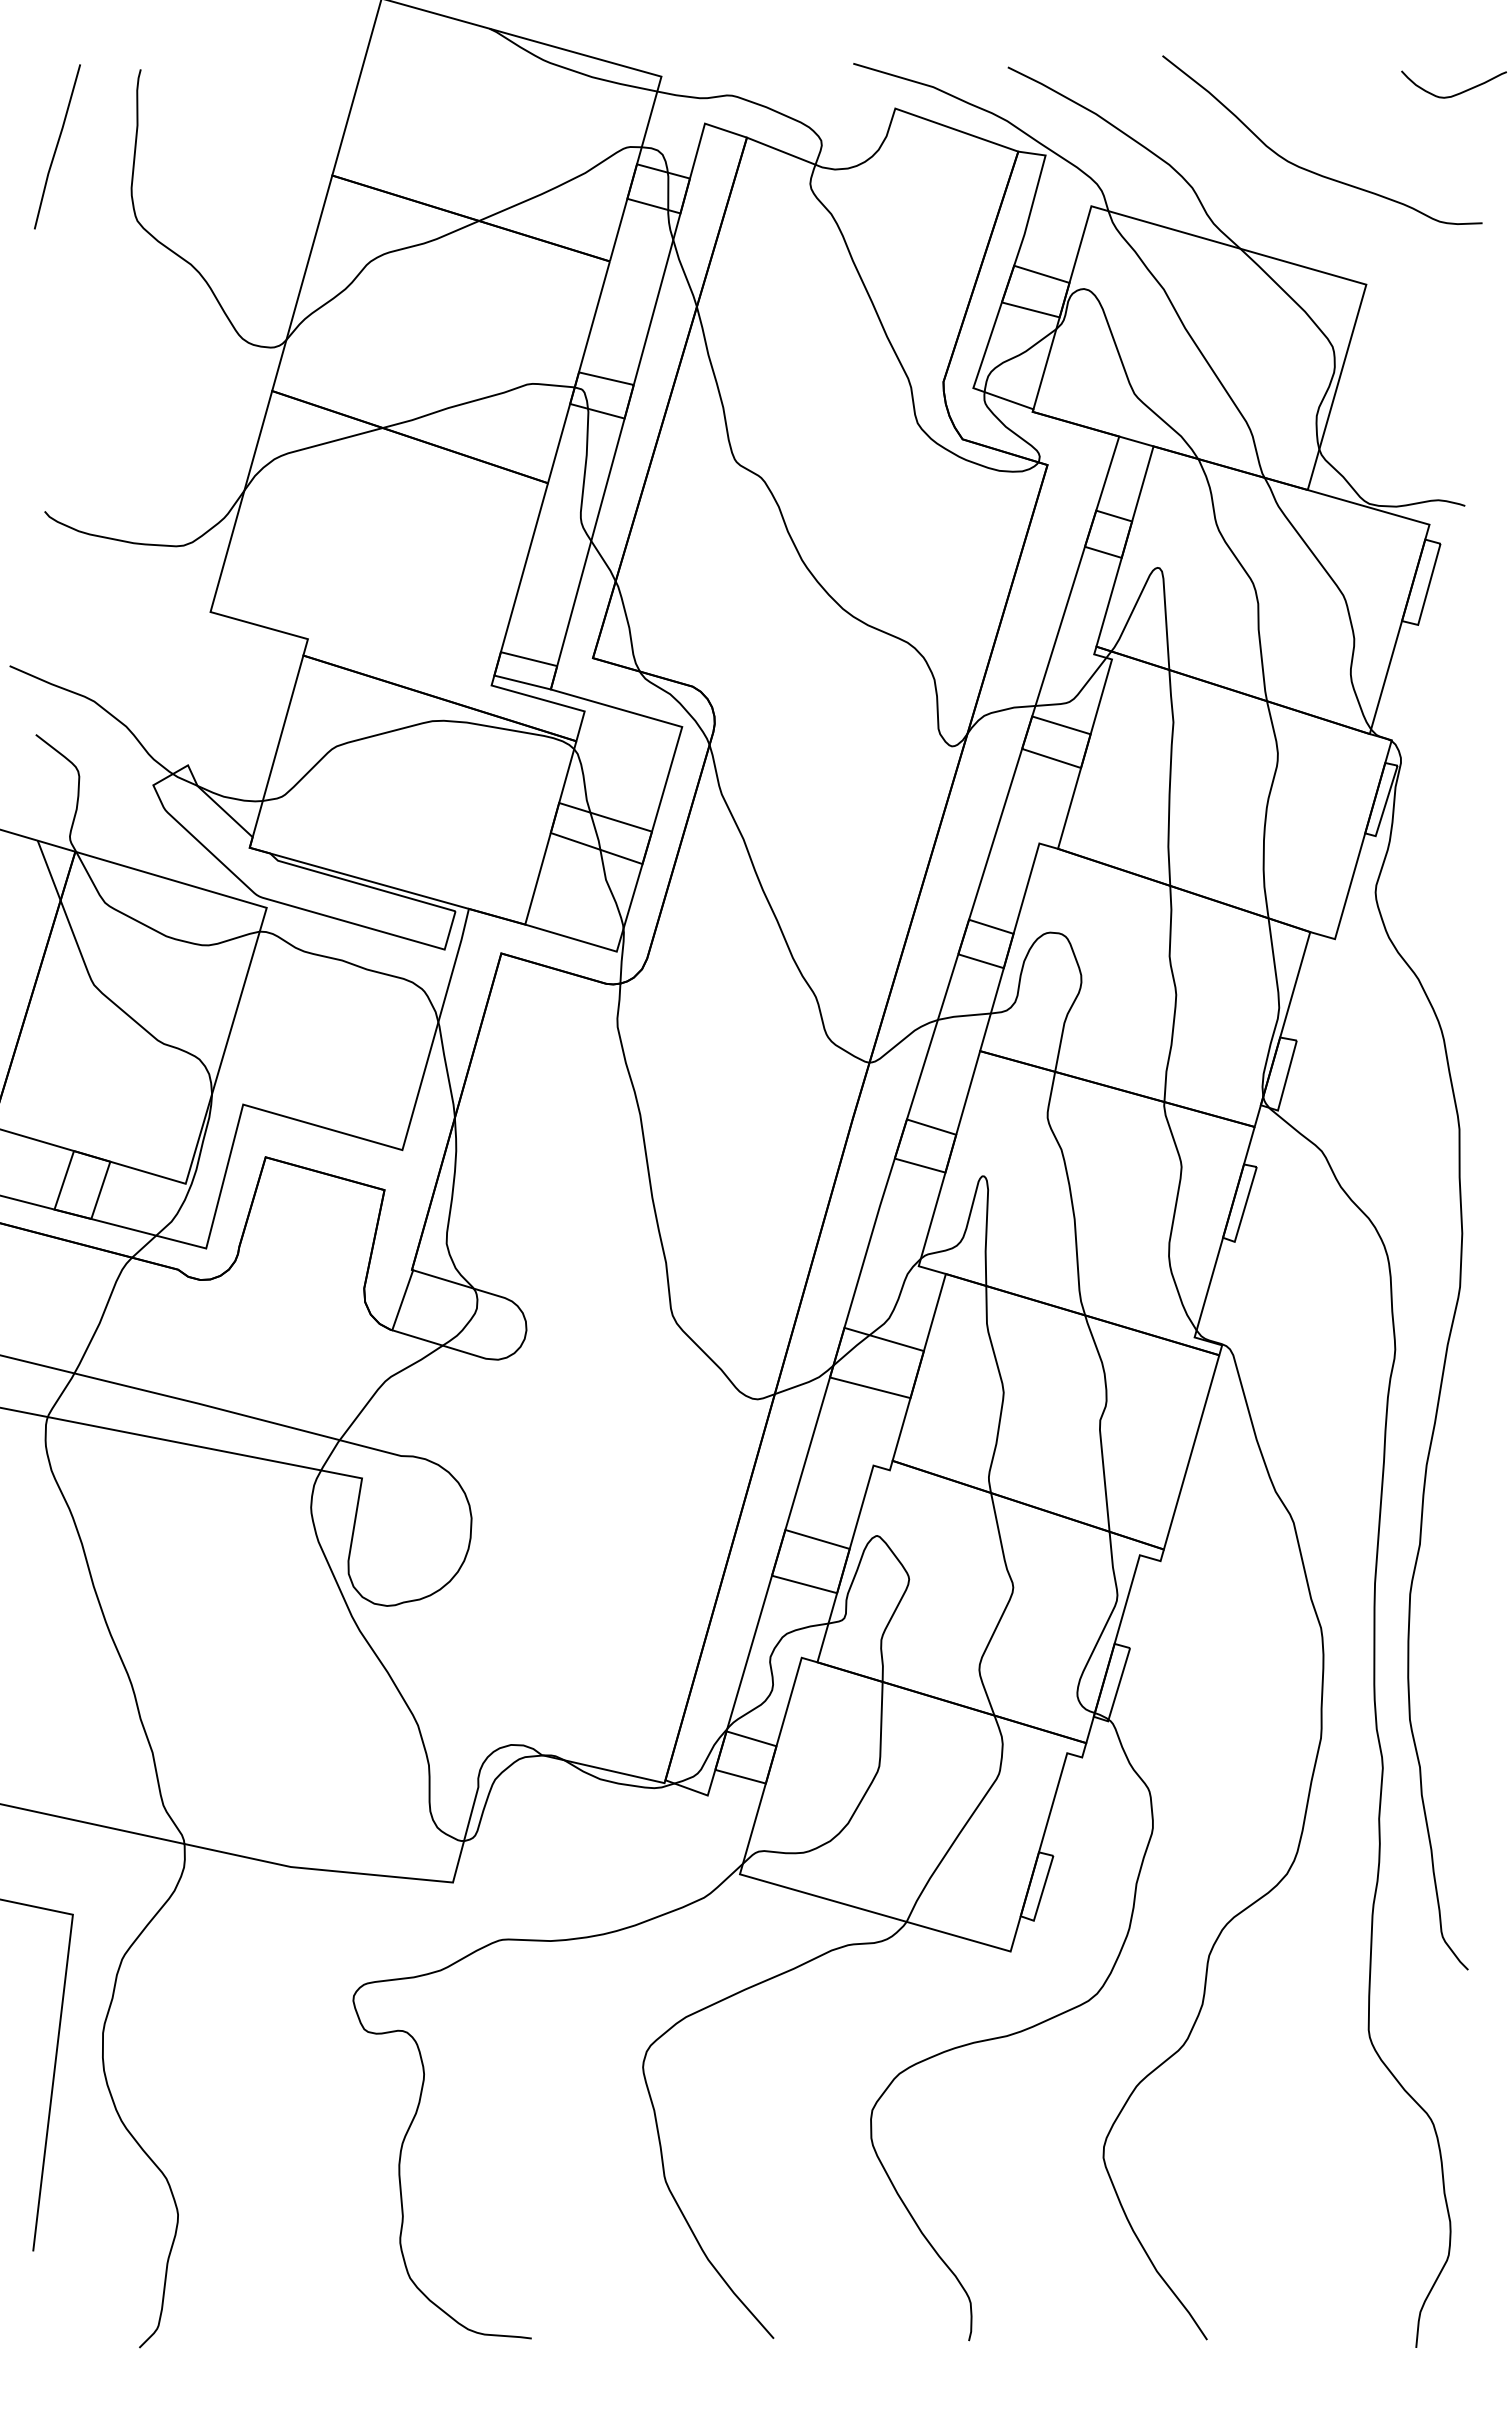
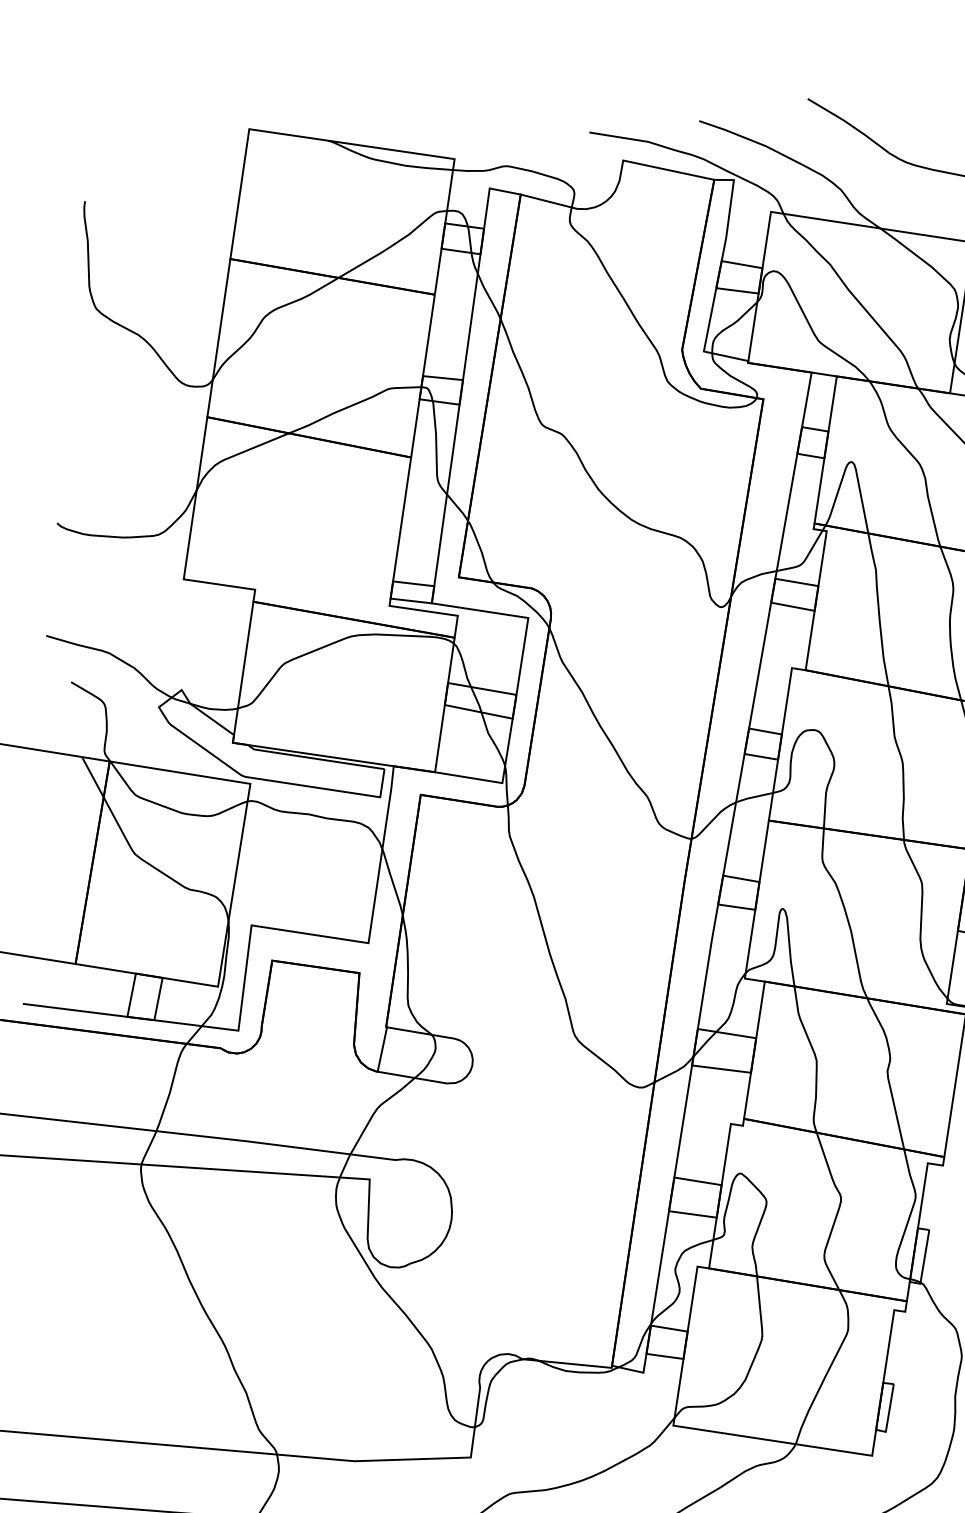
line: (57, 146) -> (33, 263), removed

